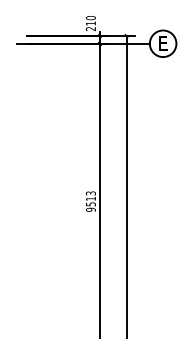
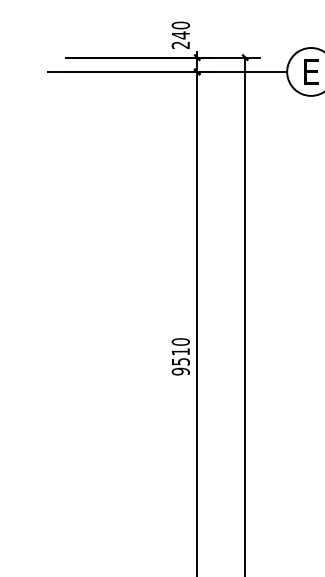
text: (90, 23) -> (180, 35), 210 -> 240
text: (90, 193) -> (180, 342), 9513 -> 9510

